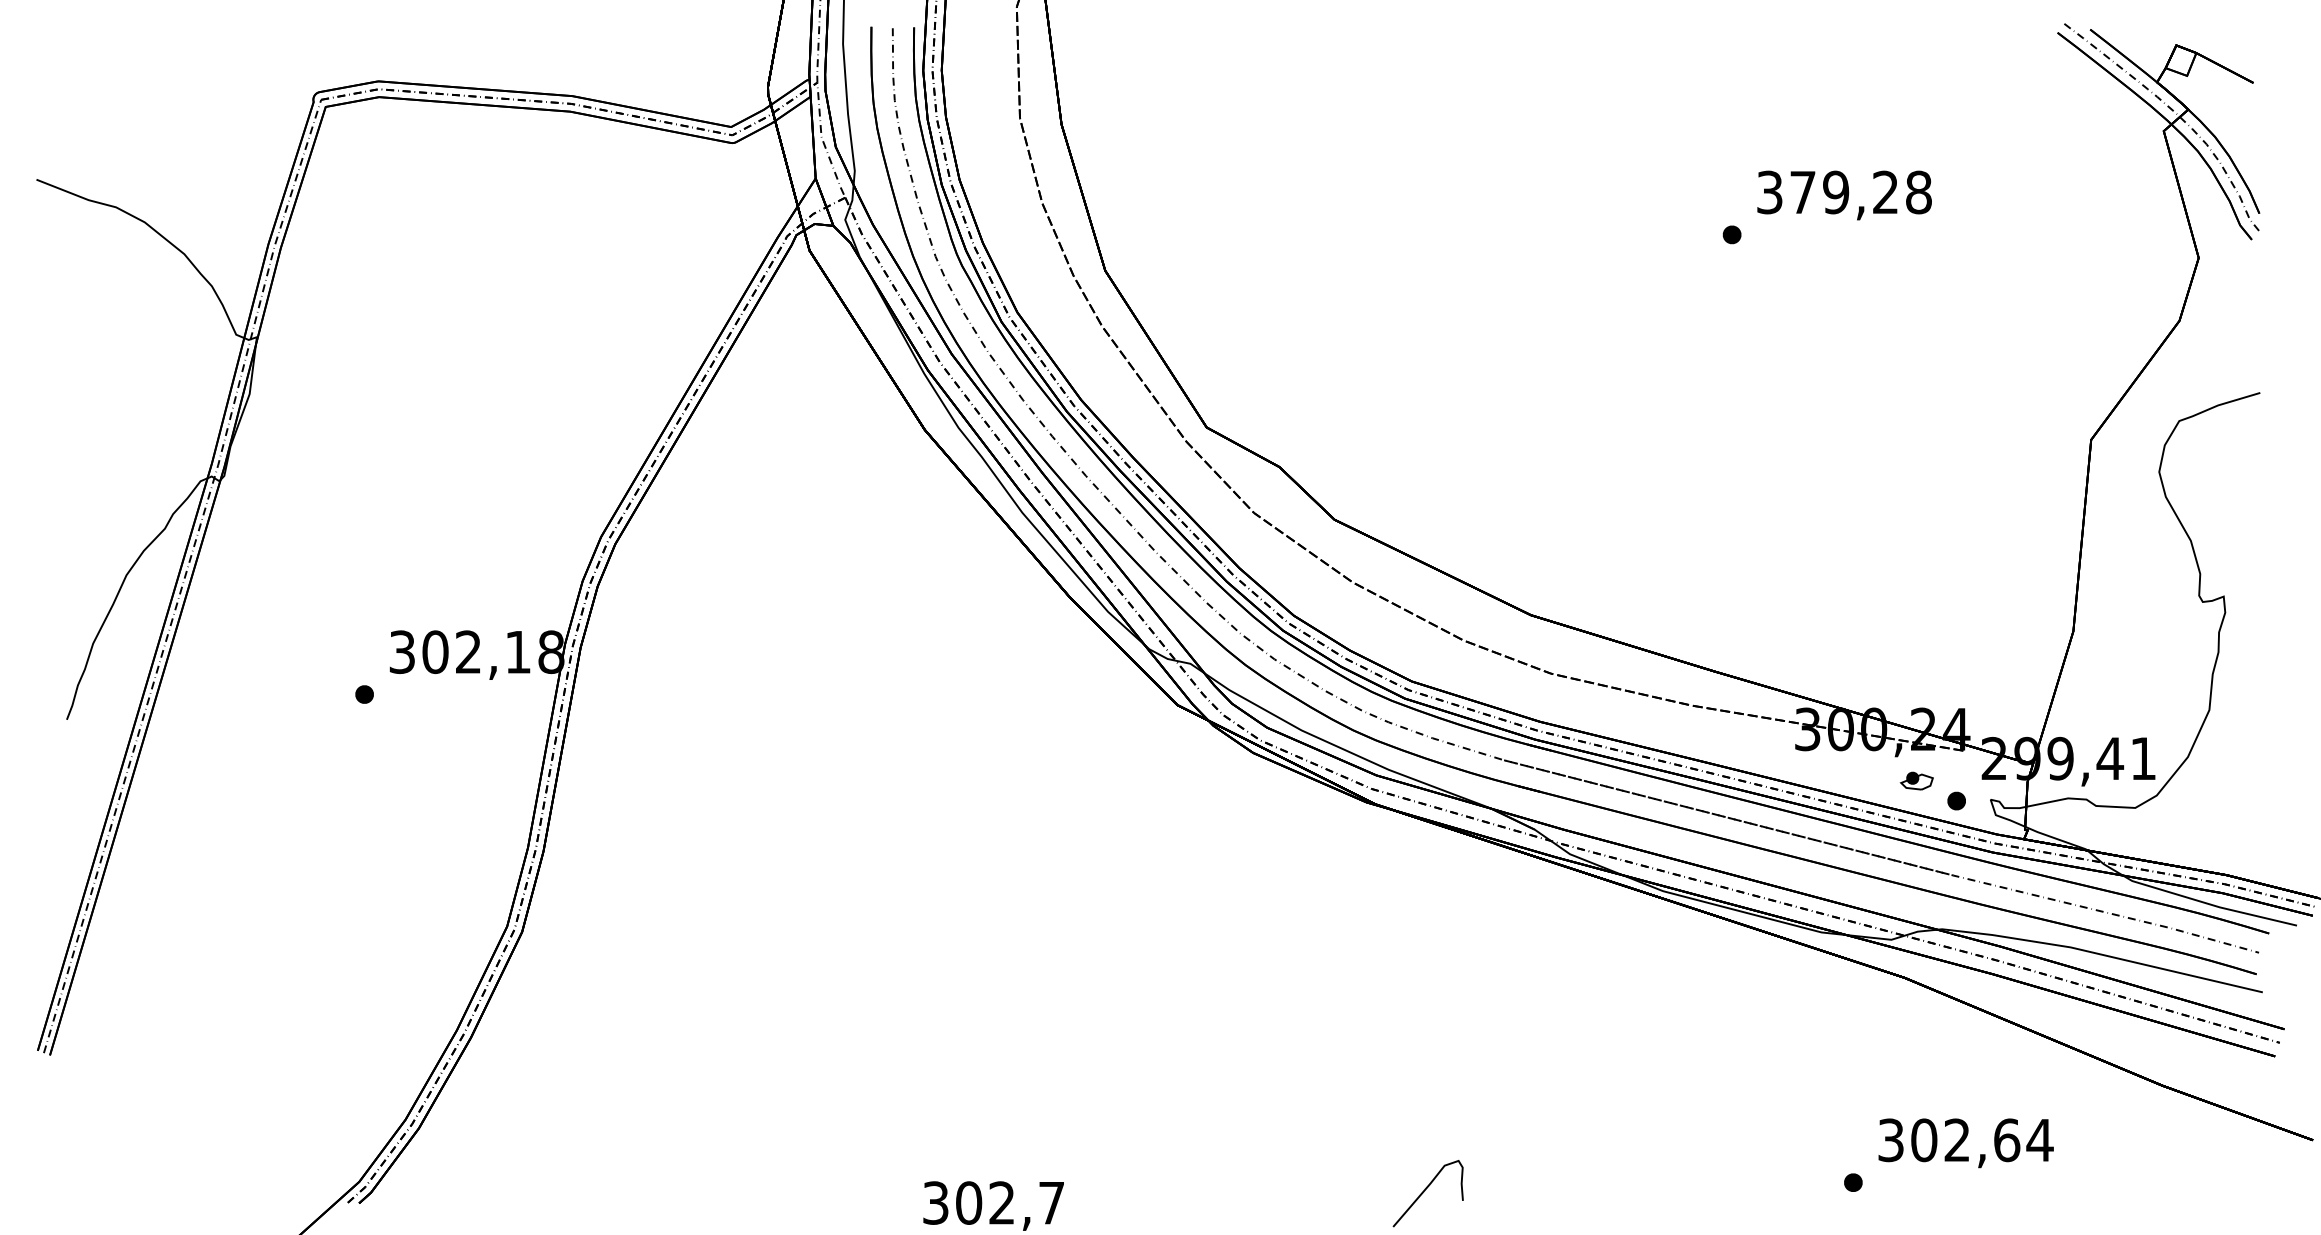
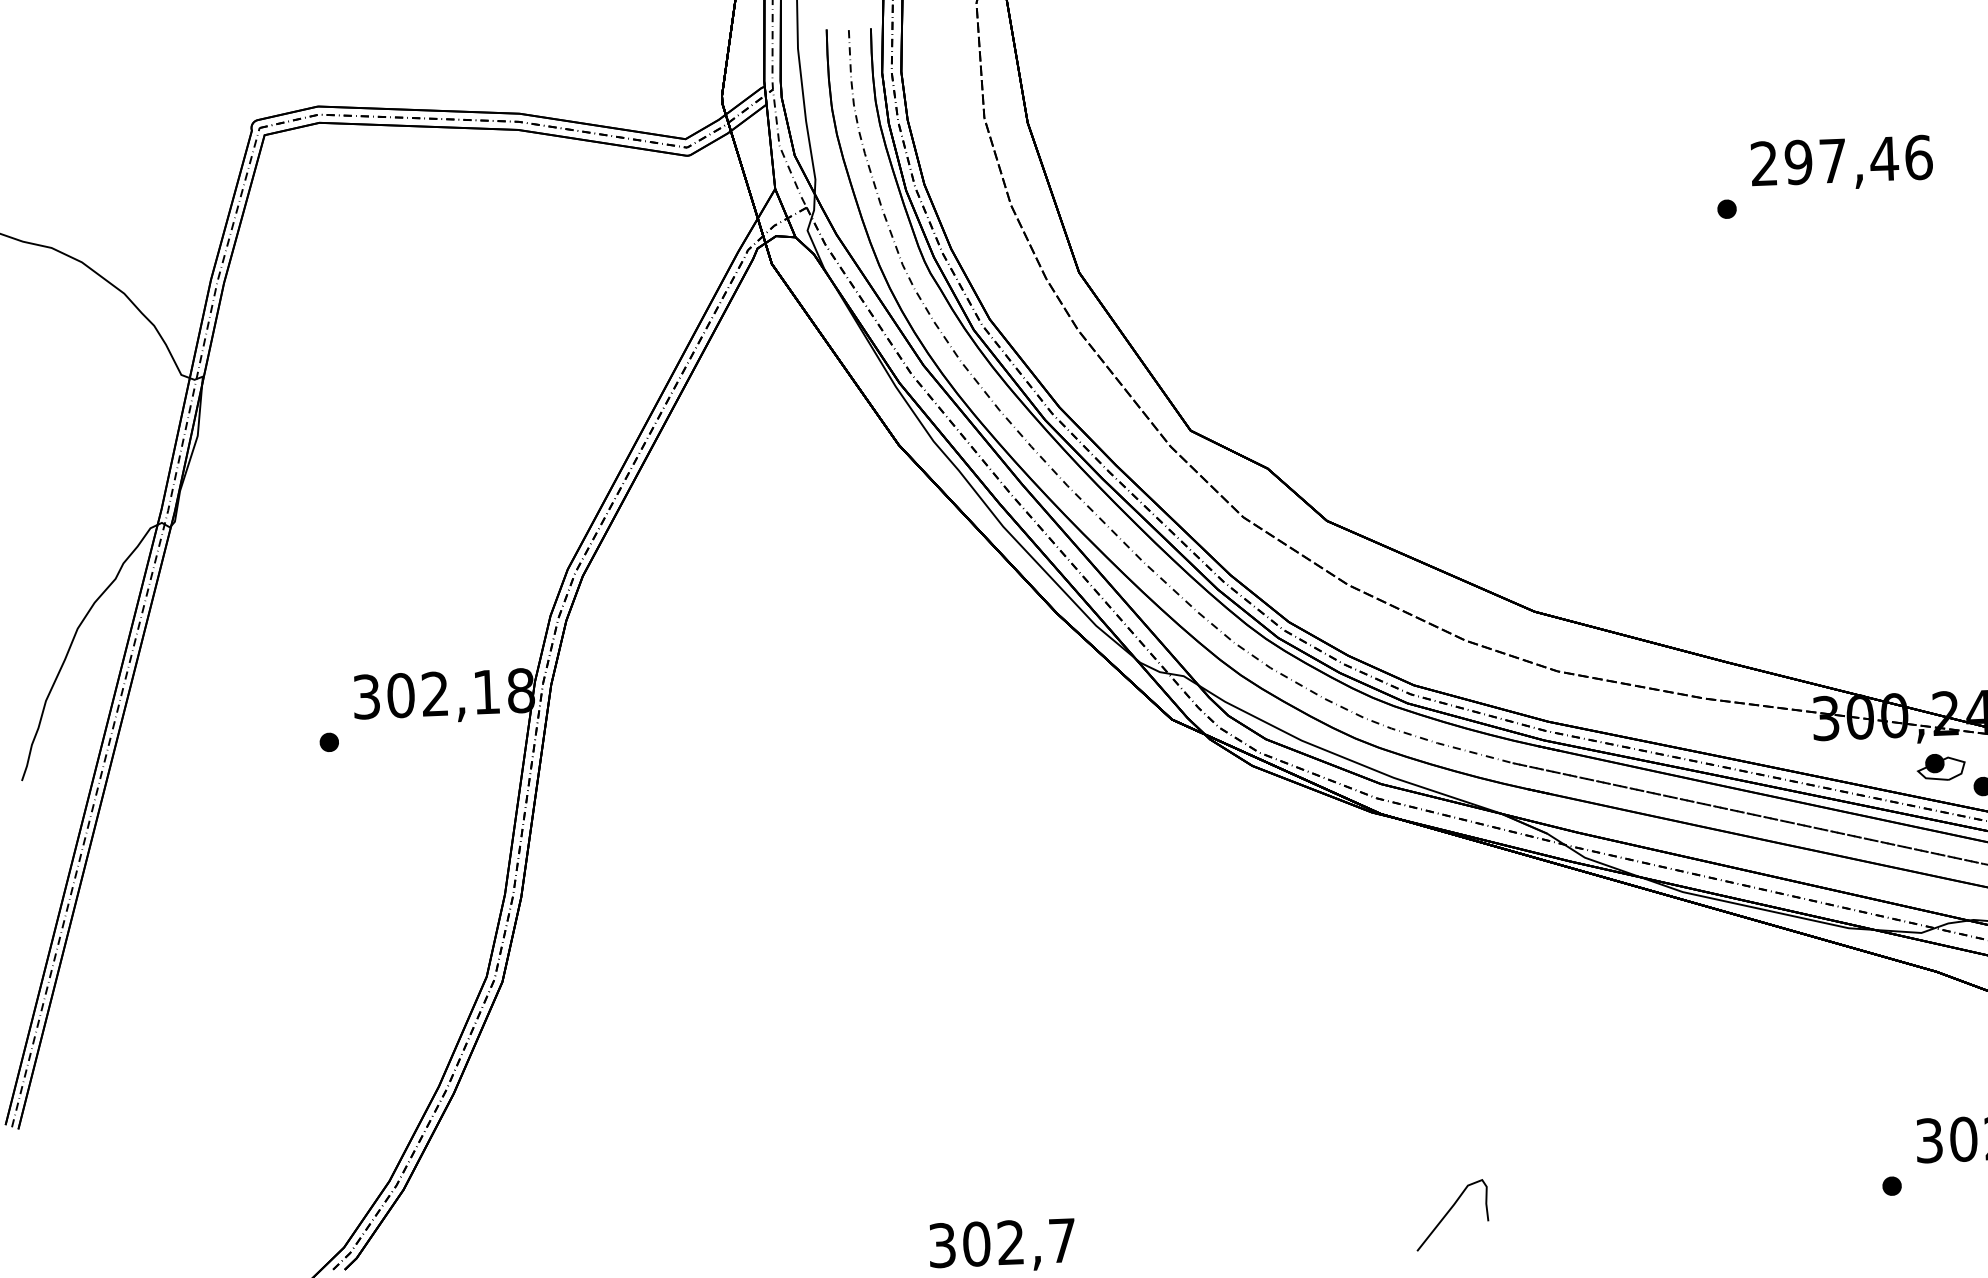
text: (1844, 192) -> (1841, 160), 379,28 -> 297,46
part: (1916, 780) -> (1940, 766), size x1.43

